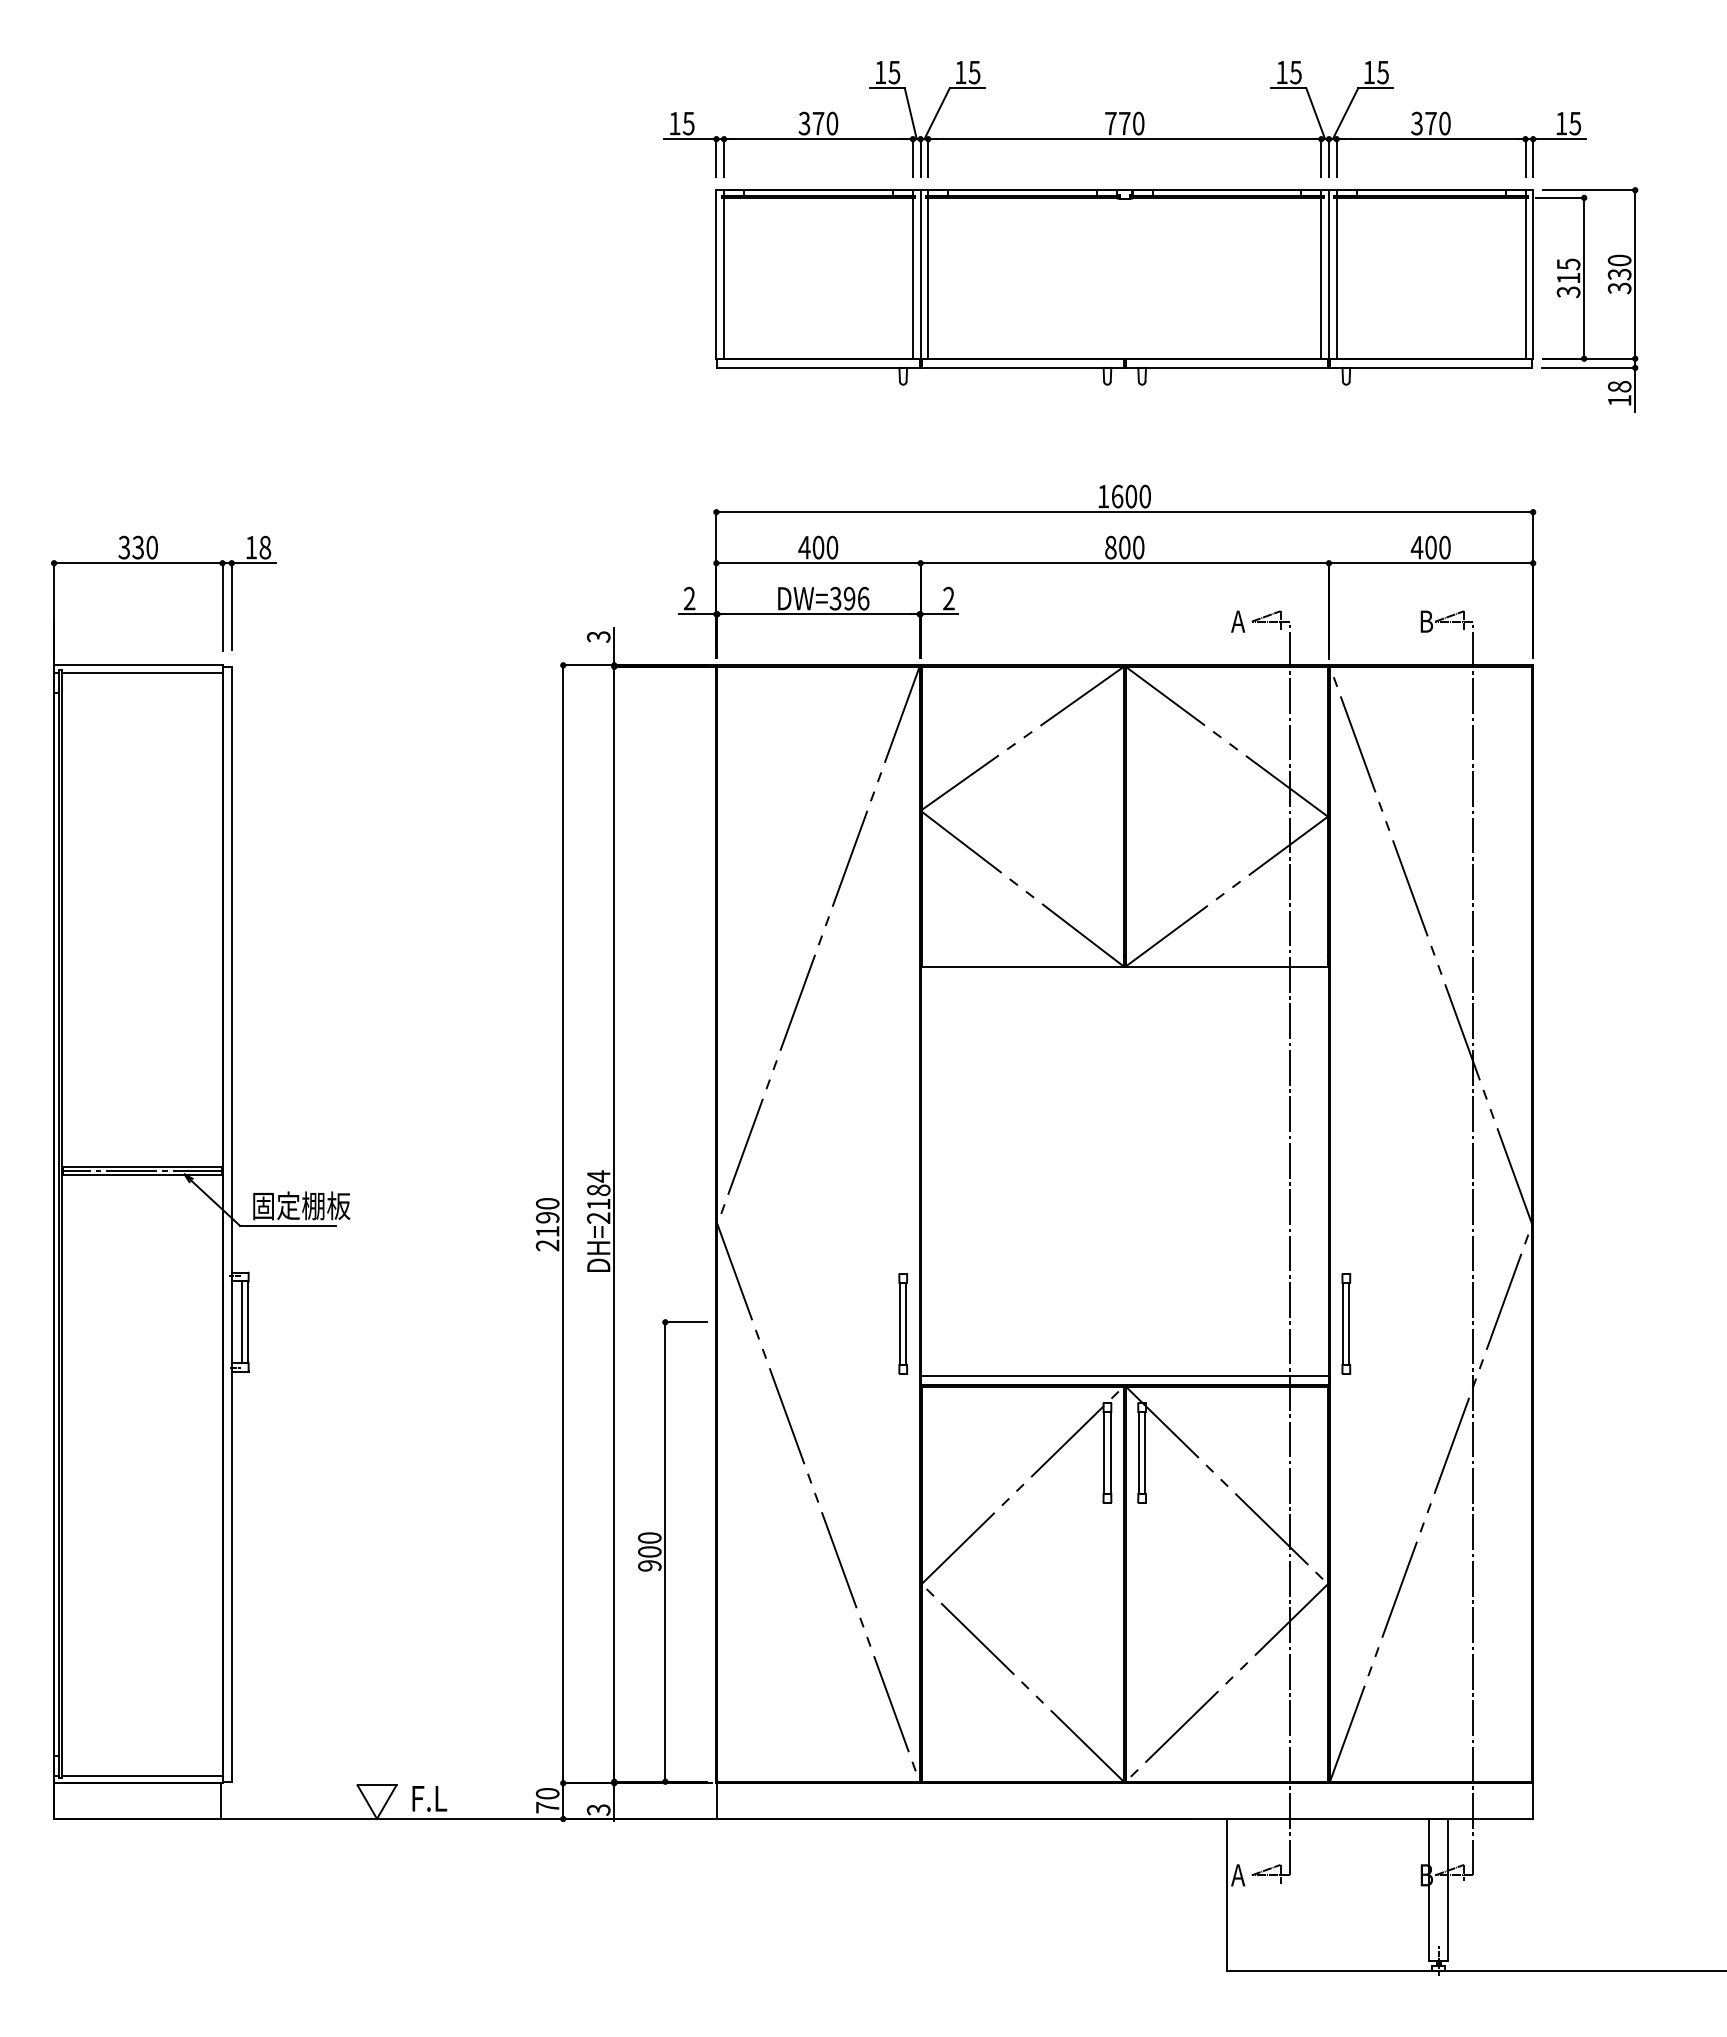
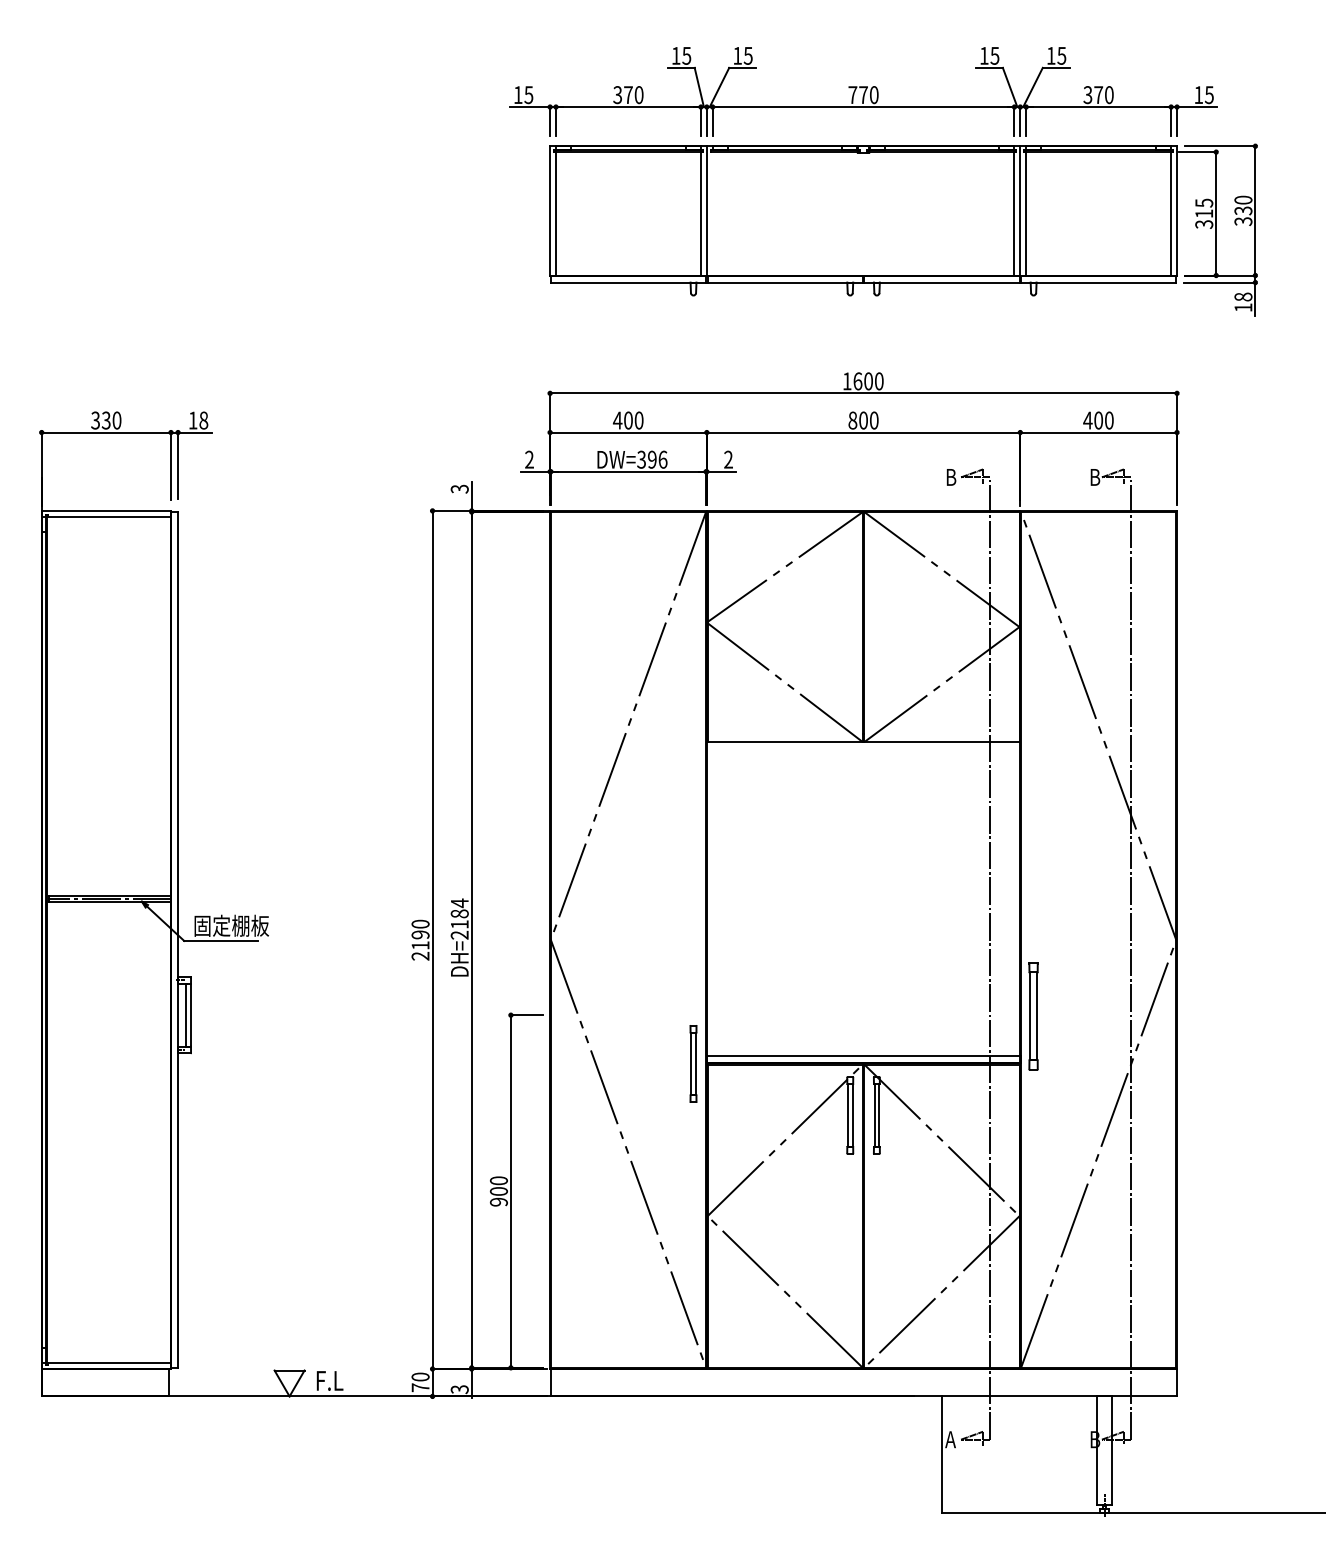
line: (928, 277) -> (712, 213), removed
text: (1238, 621) -> (950, 477), A -> B
part: (903, 1323) -> (693, 1063), moved
part: (1346, 1323) -> (1033, 1016), size x1.4

